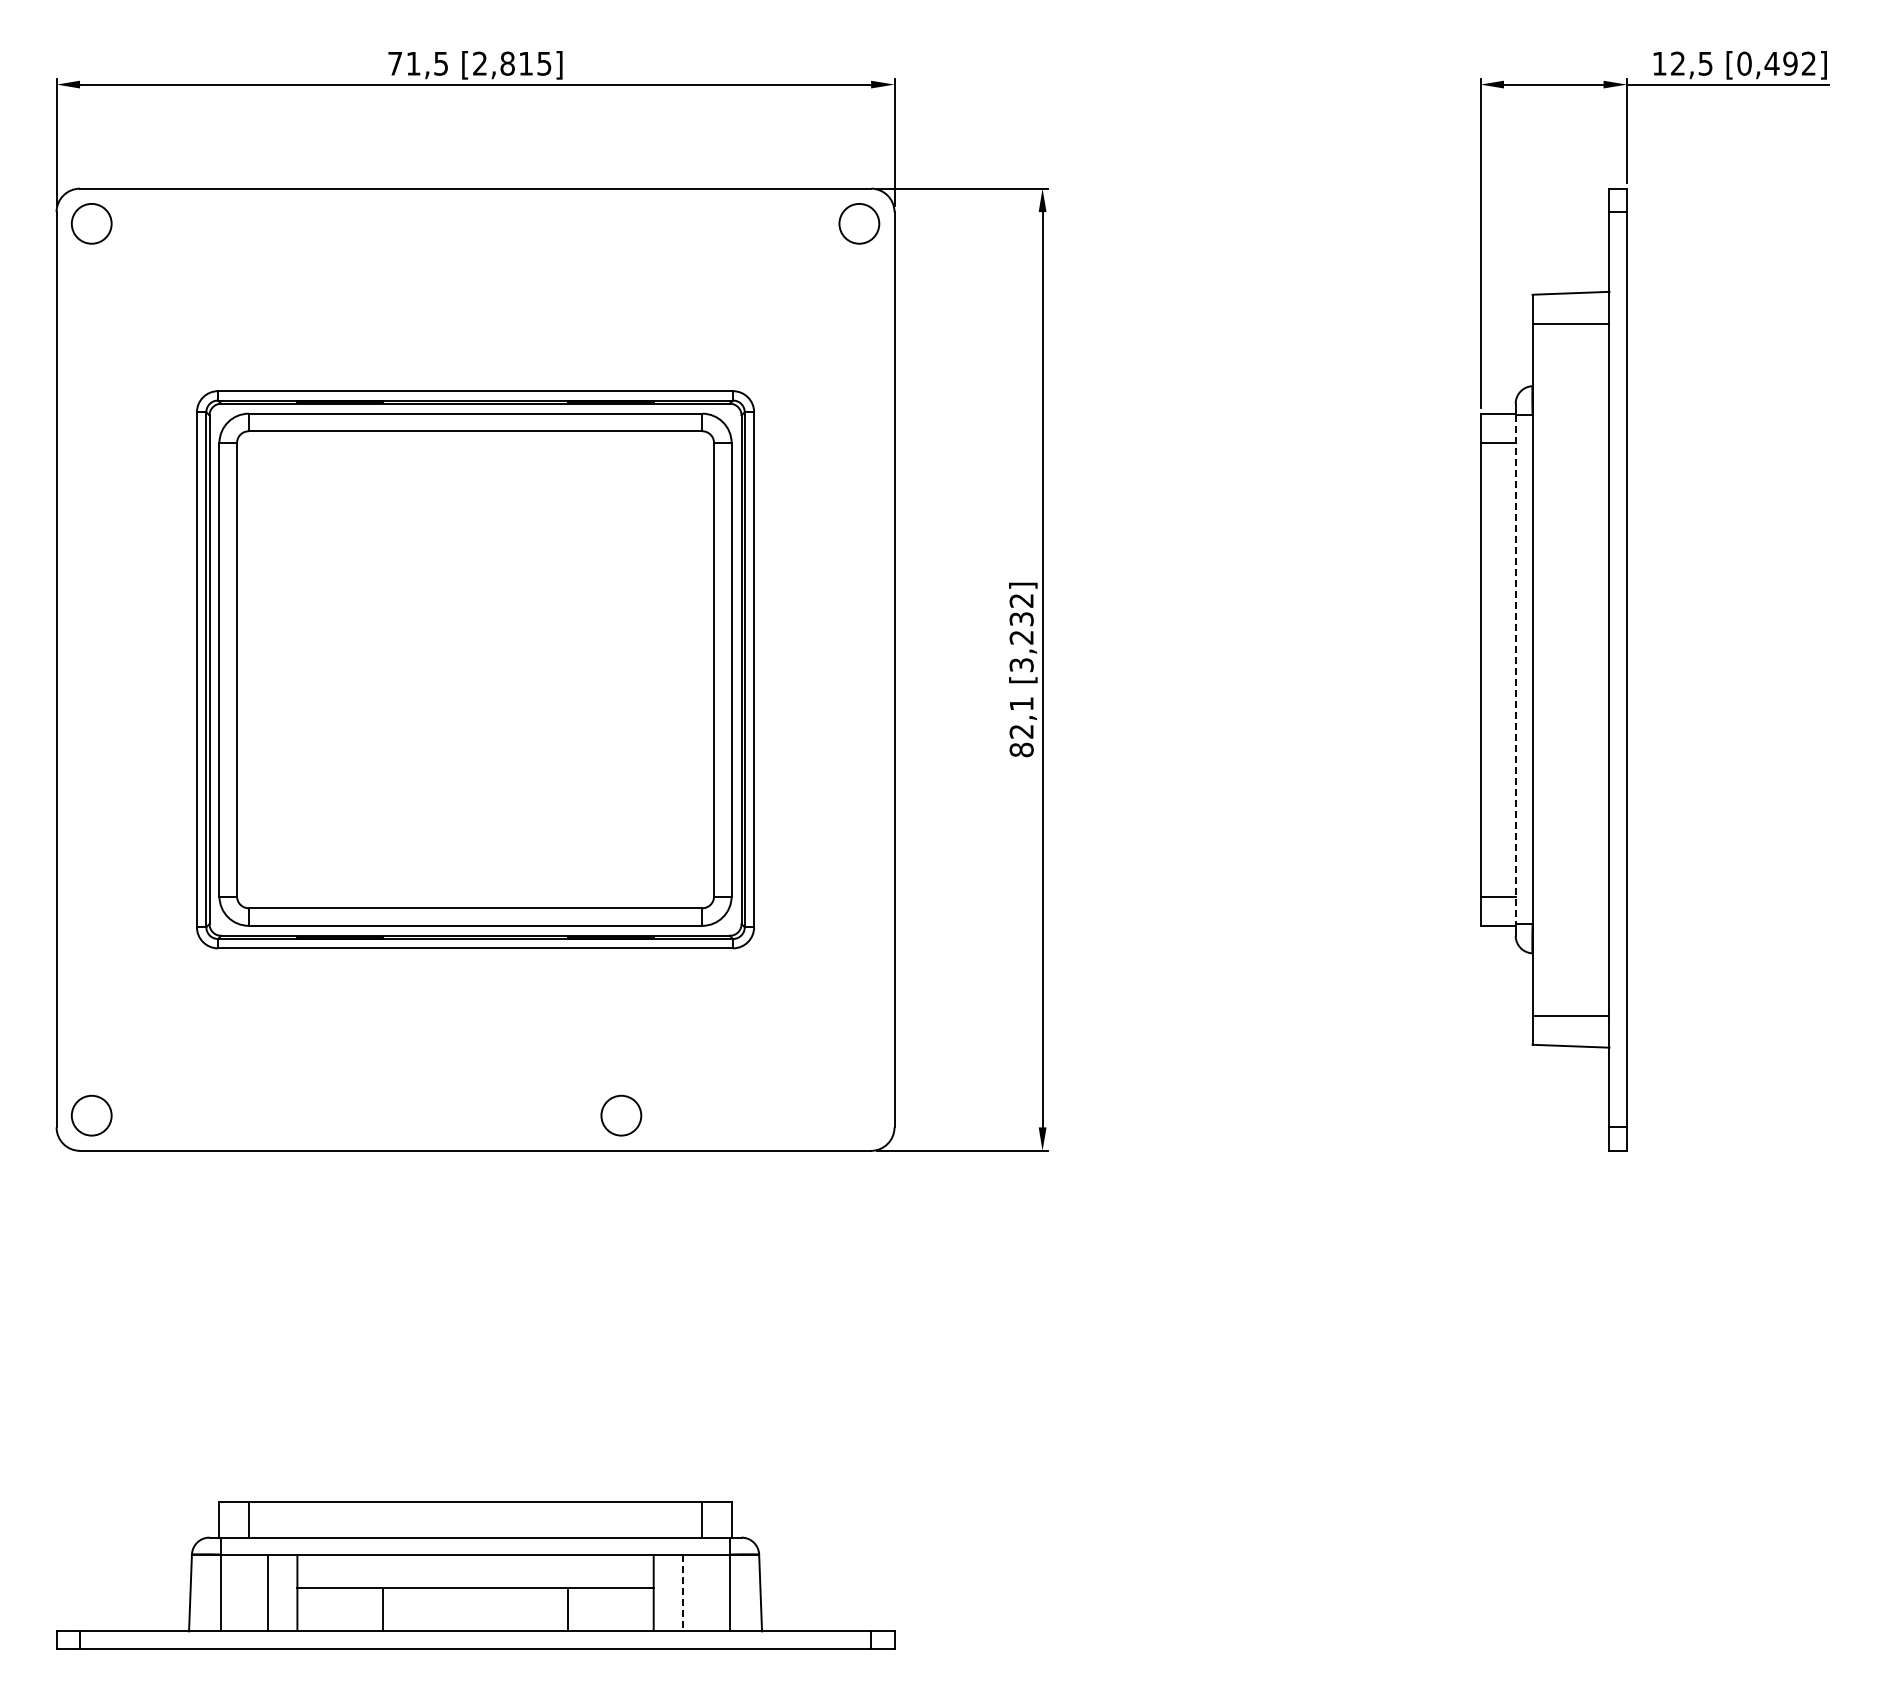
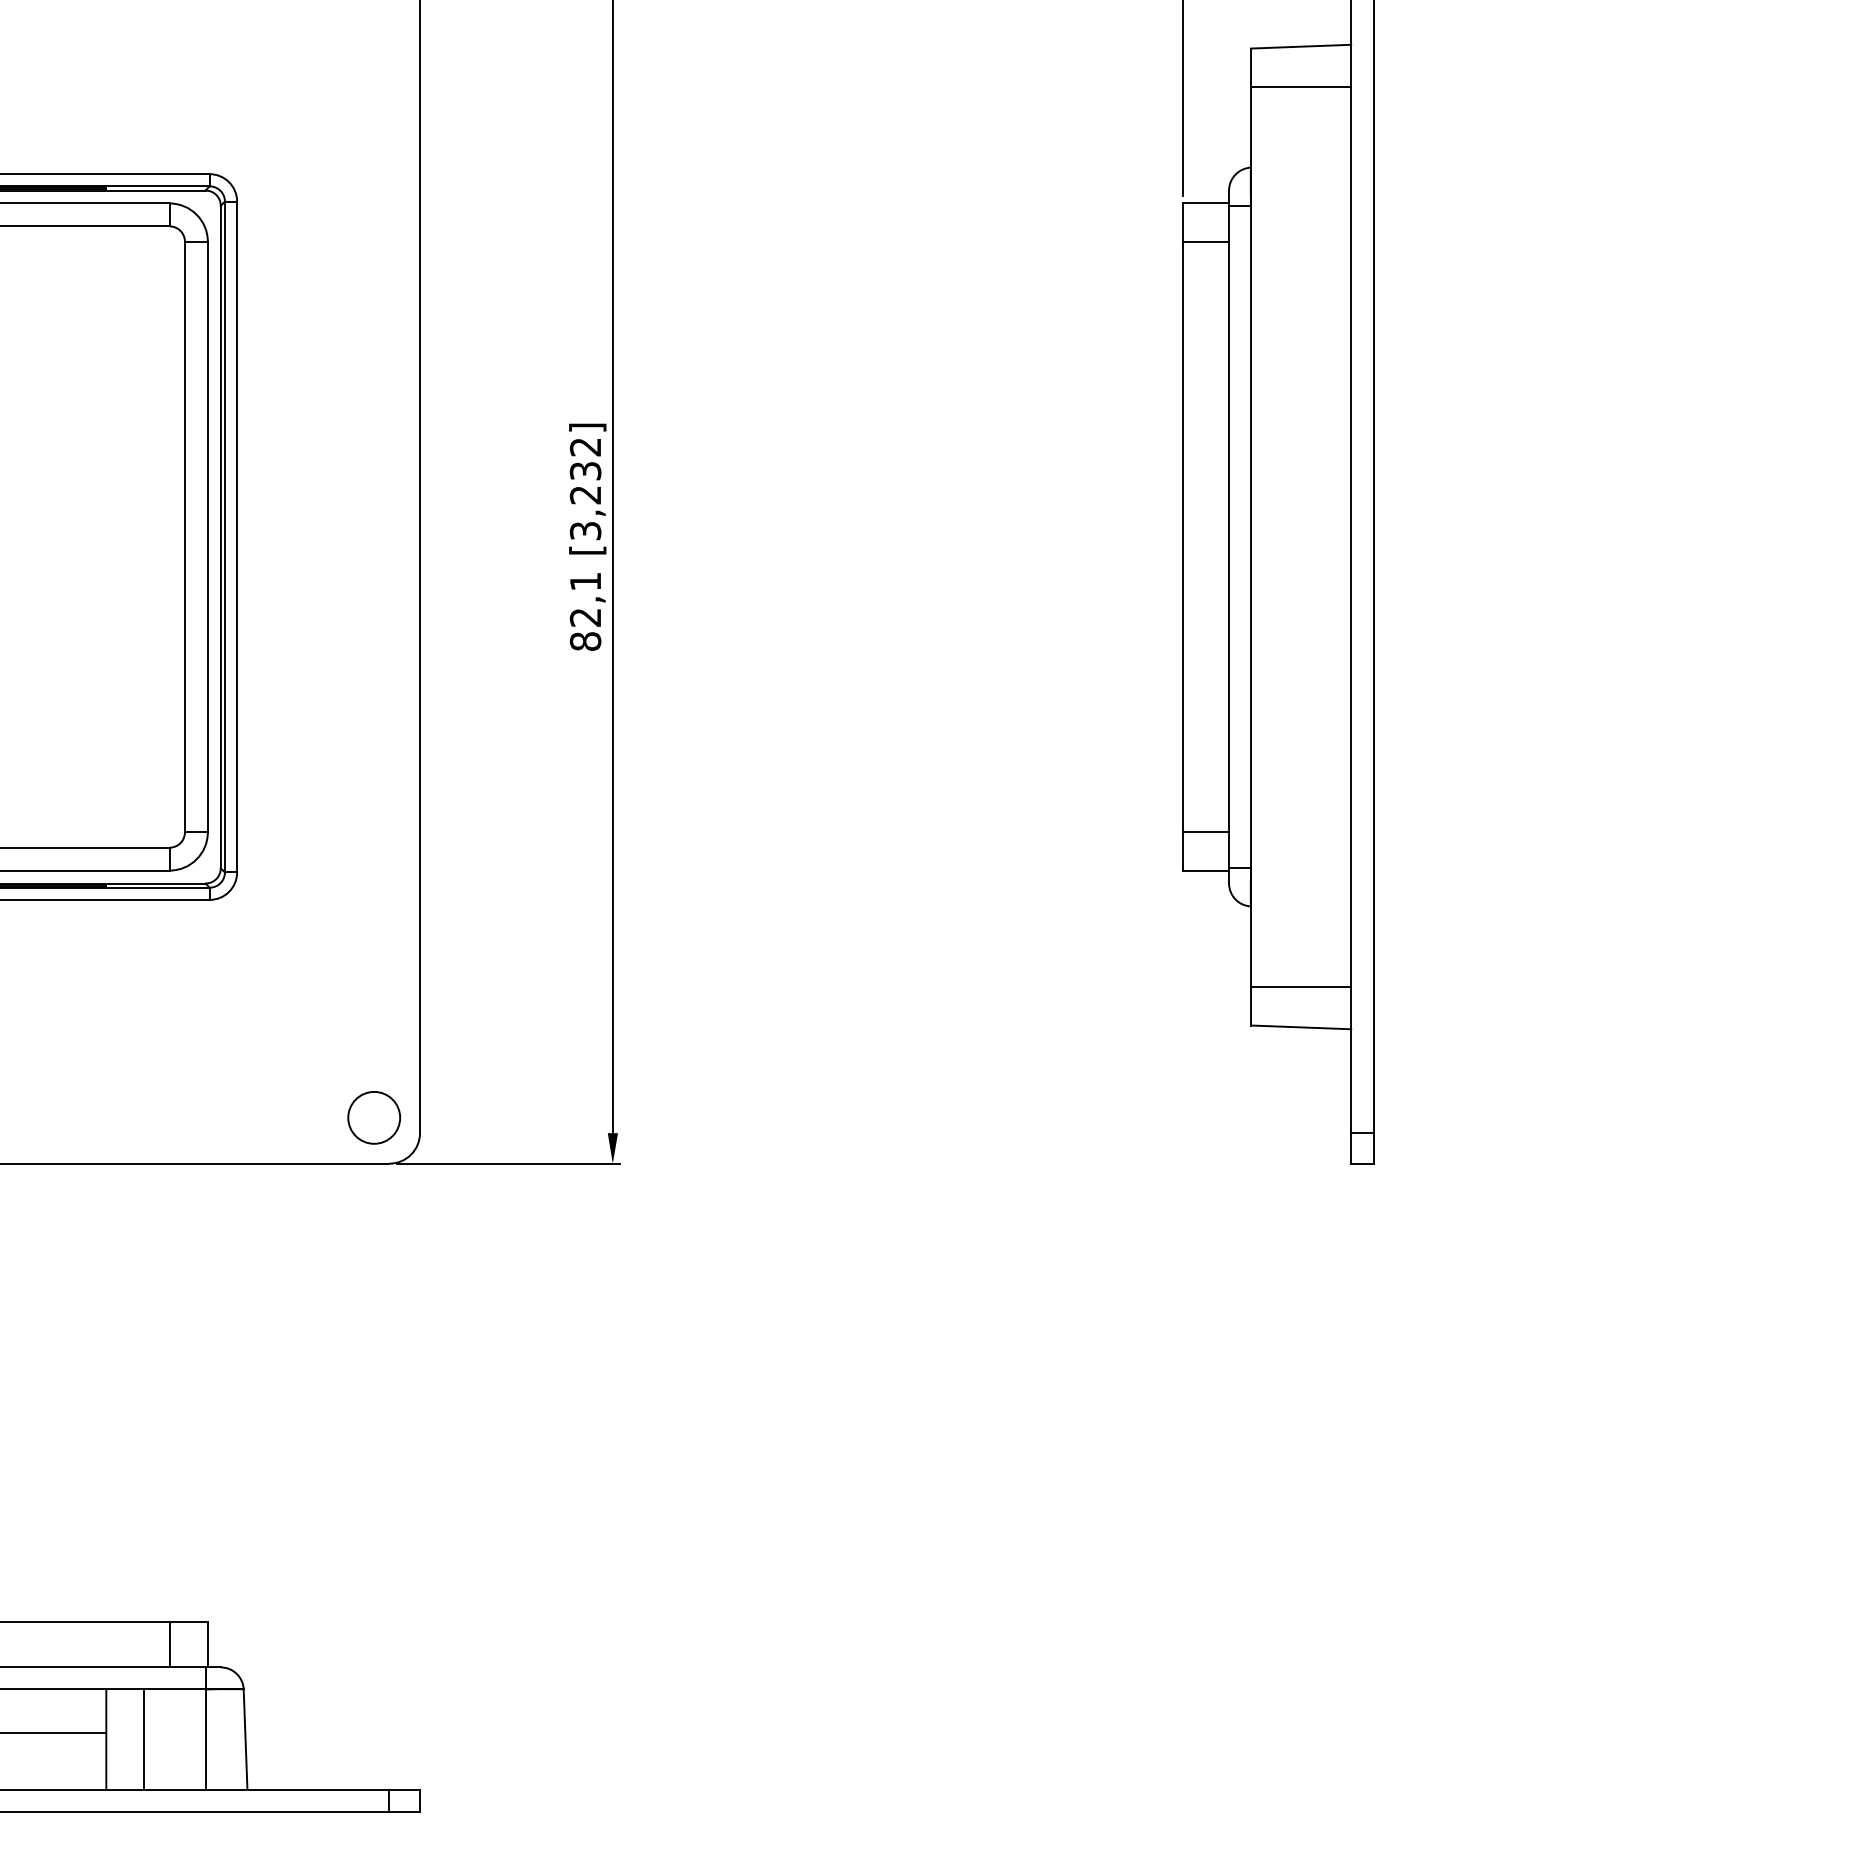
line: (1515, 670) -> (1228, 537), dashed -> solid
circle: (621, 1115) -> (374, 1117), moved
line: (682, 1593) -> (143, 1740), dashed -> solid

